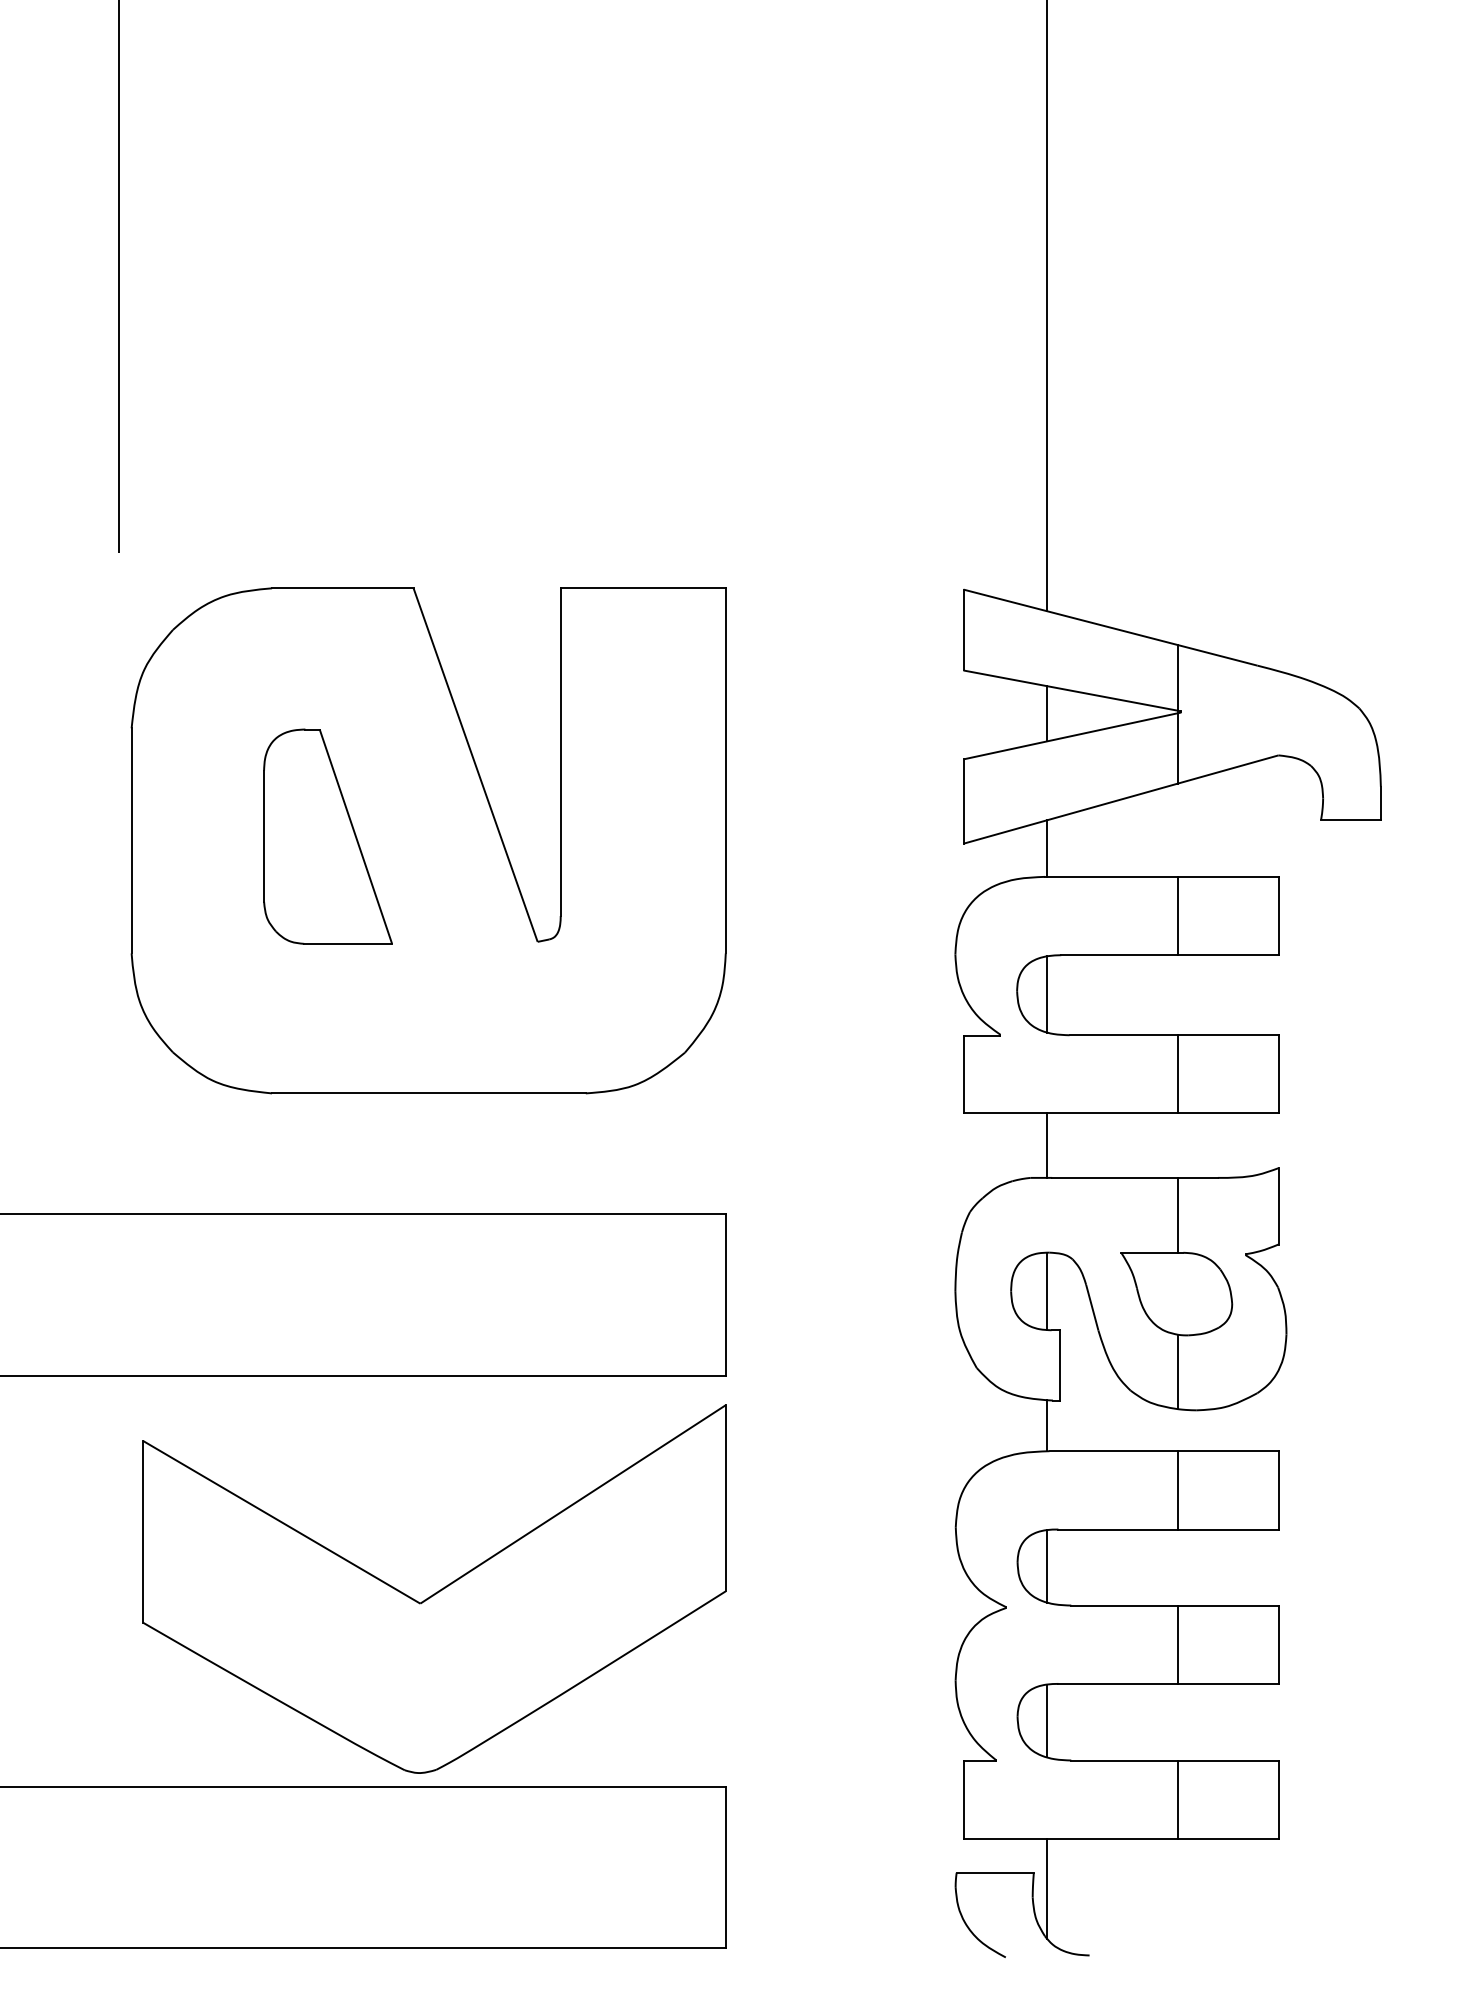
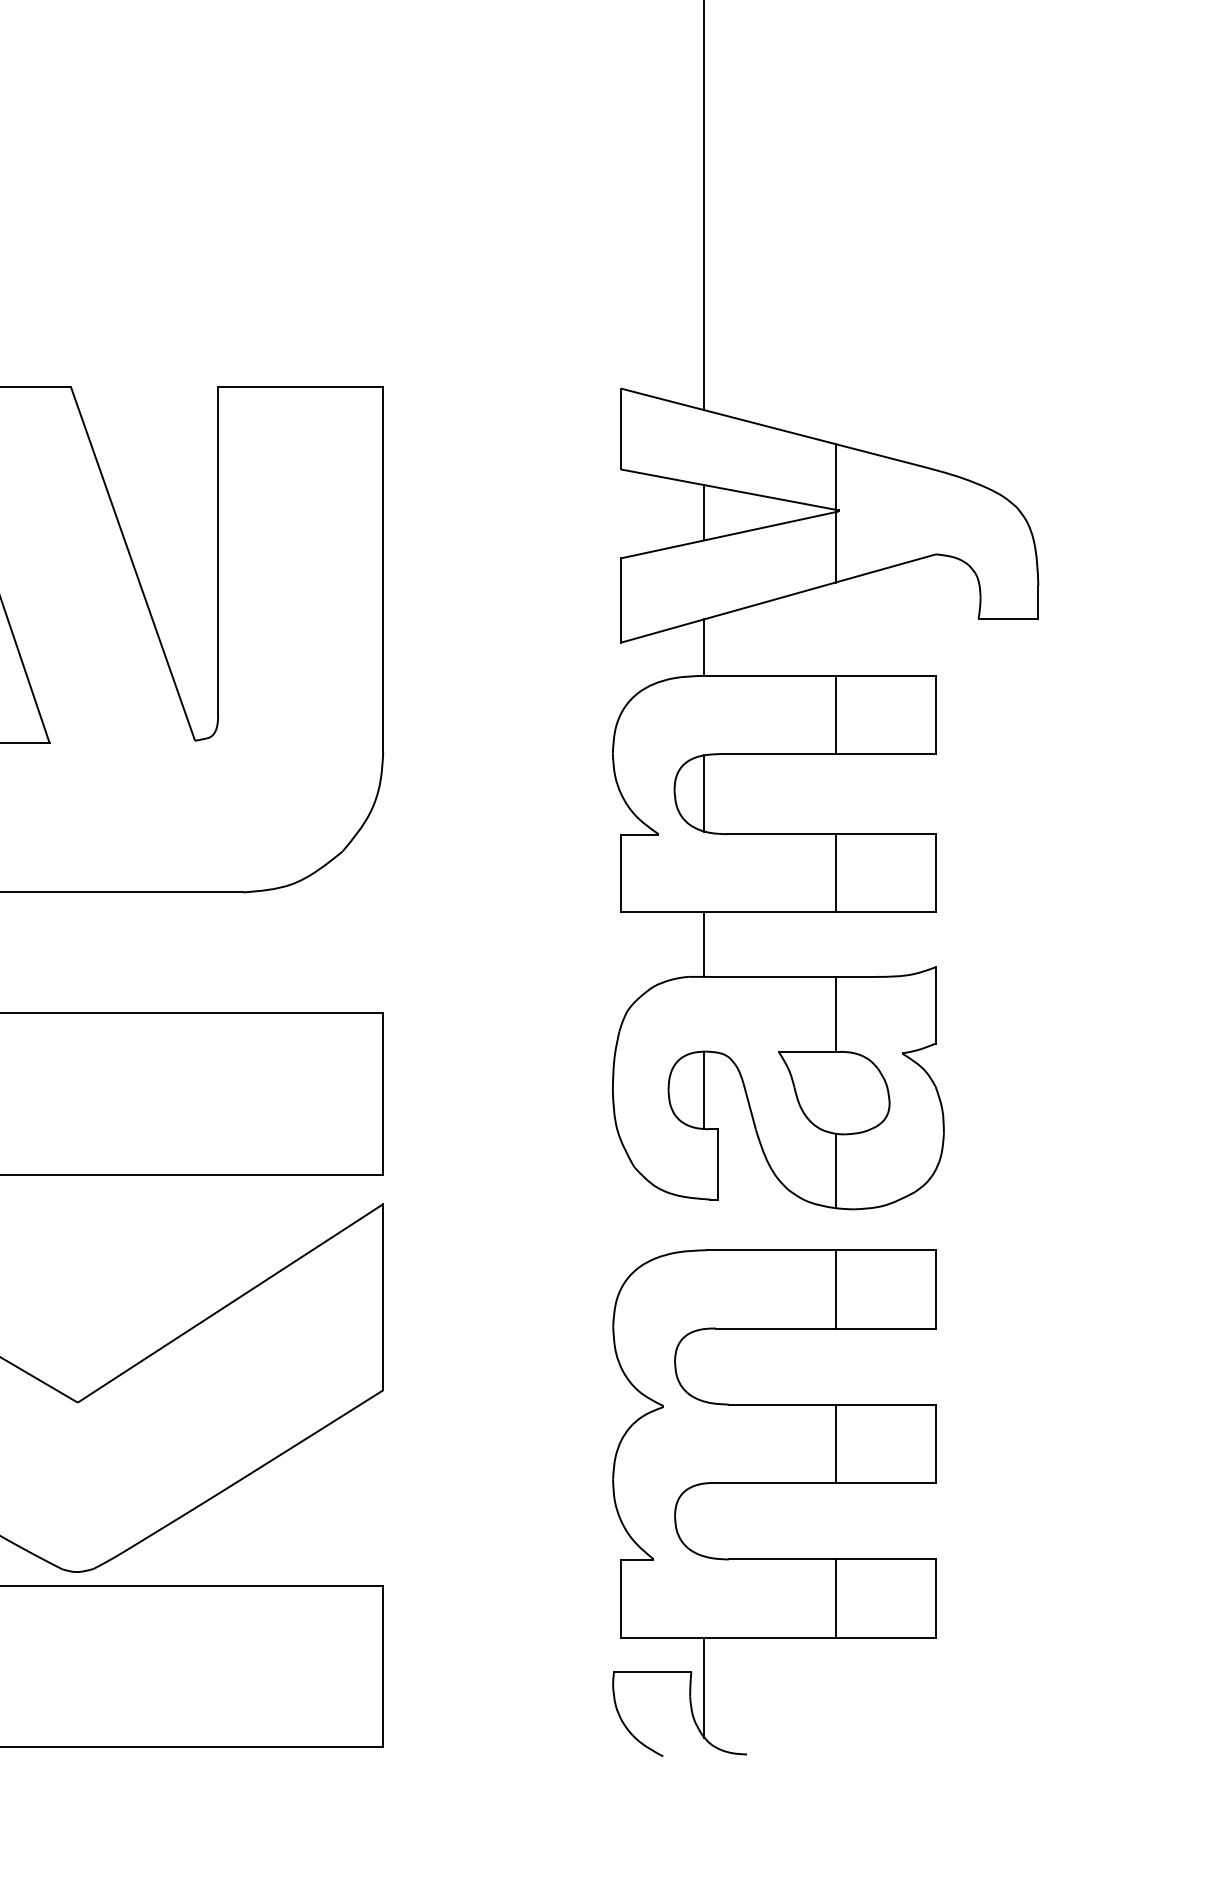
line: (1046, 1425) -> (703, 1224), removed
line: (1046, 1566) -> (703, 1365), removed
line: (1046, 1720) -> (703, 1519), removed

